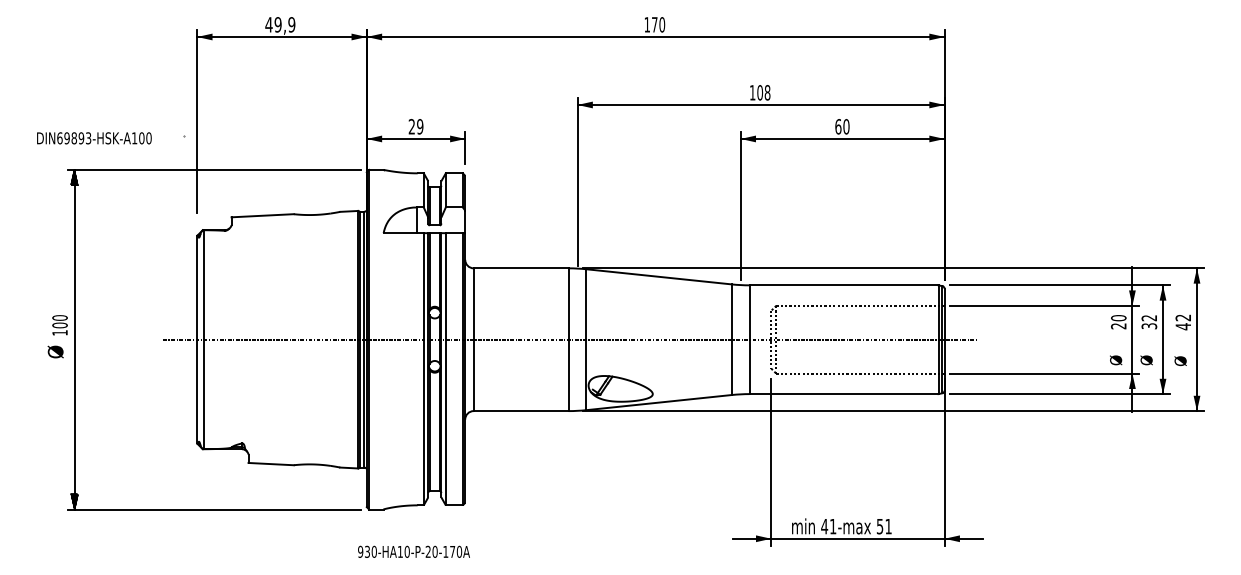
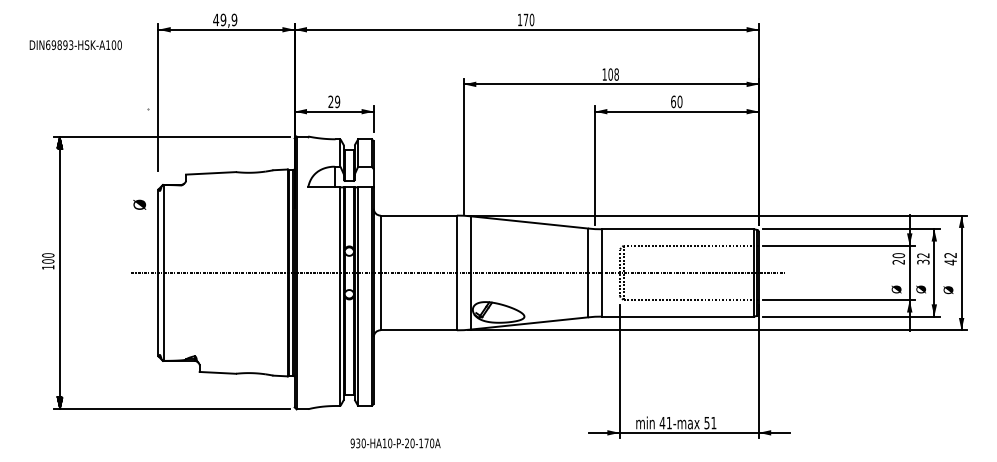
text: (93, 137) -> (75, 44), moved
text: (55, 351) -> (139, 204), moved
text: (413, 552) -> (395, 443), moved

